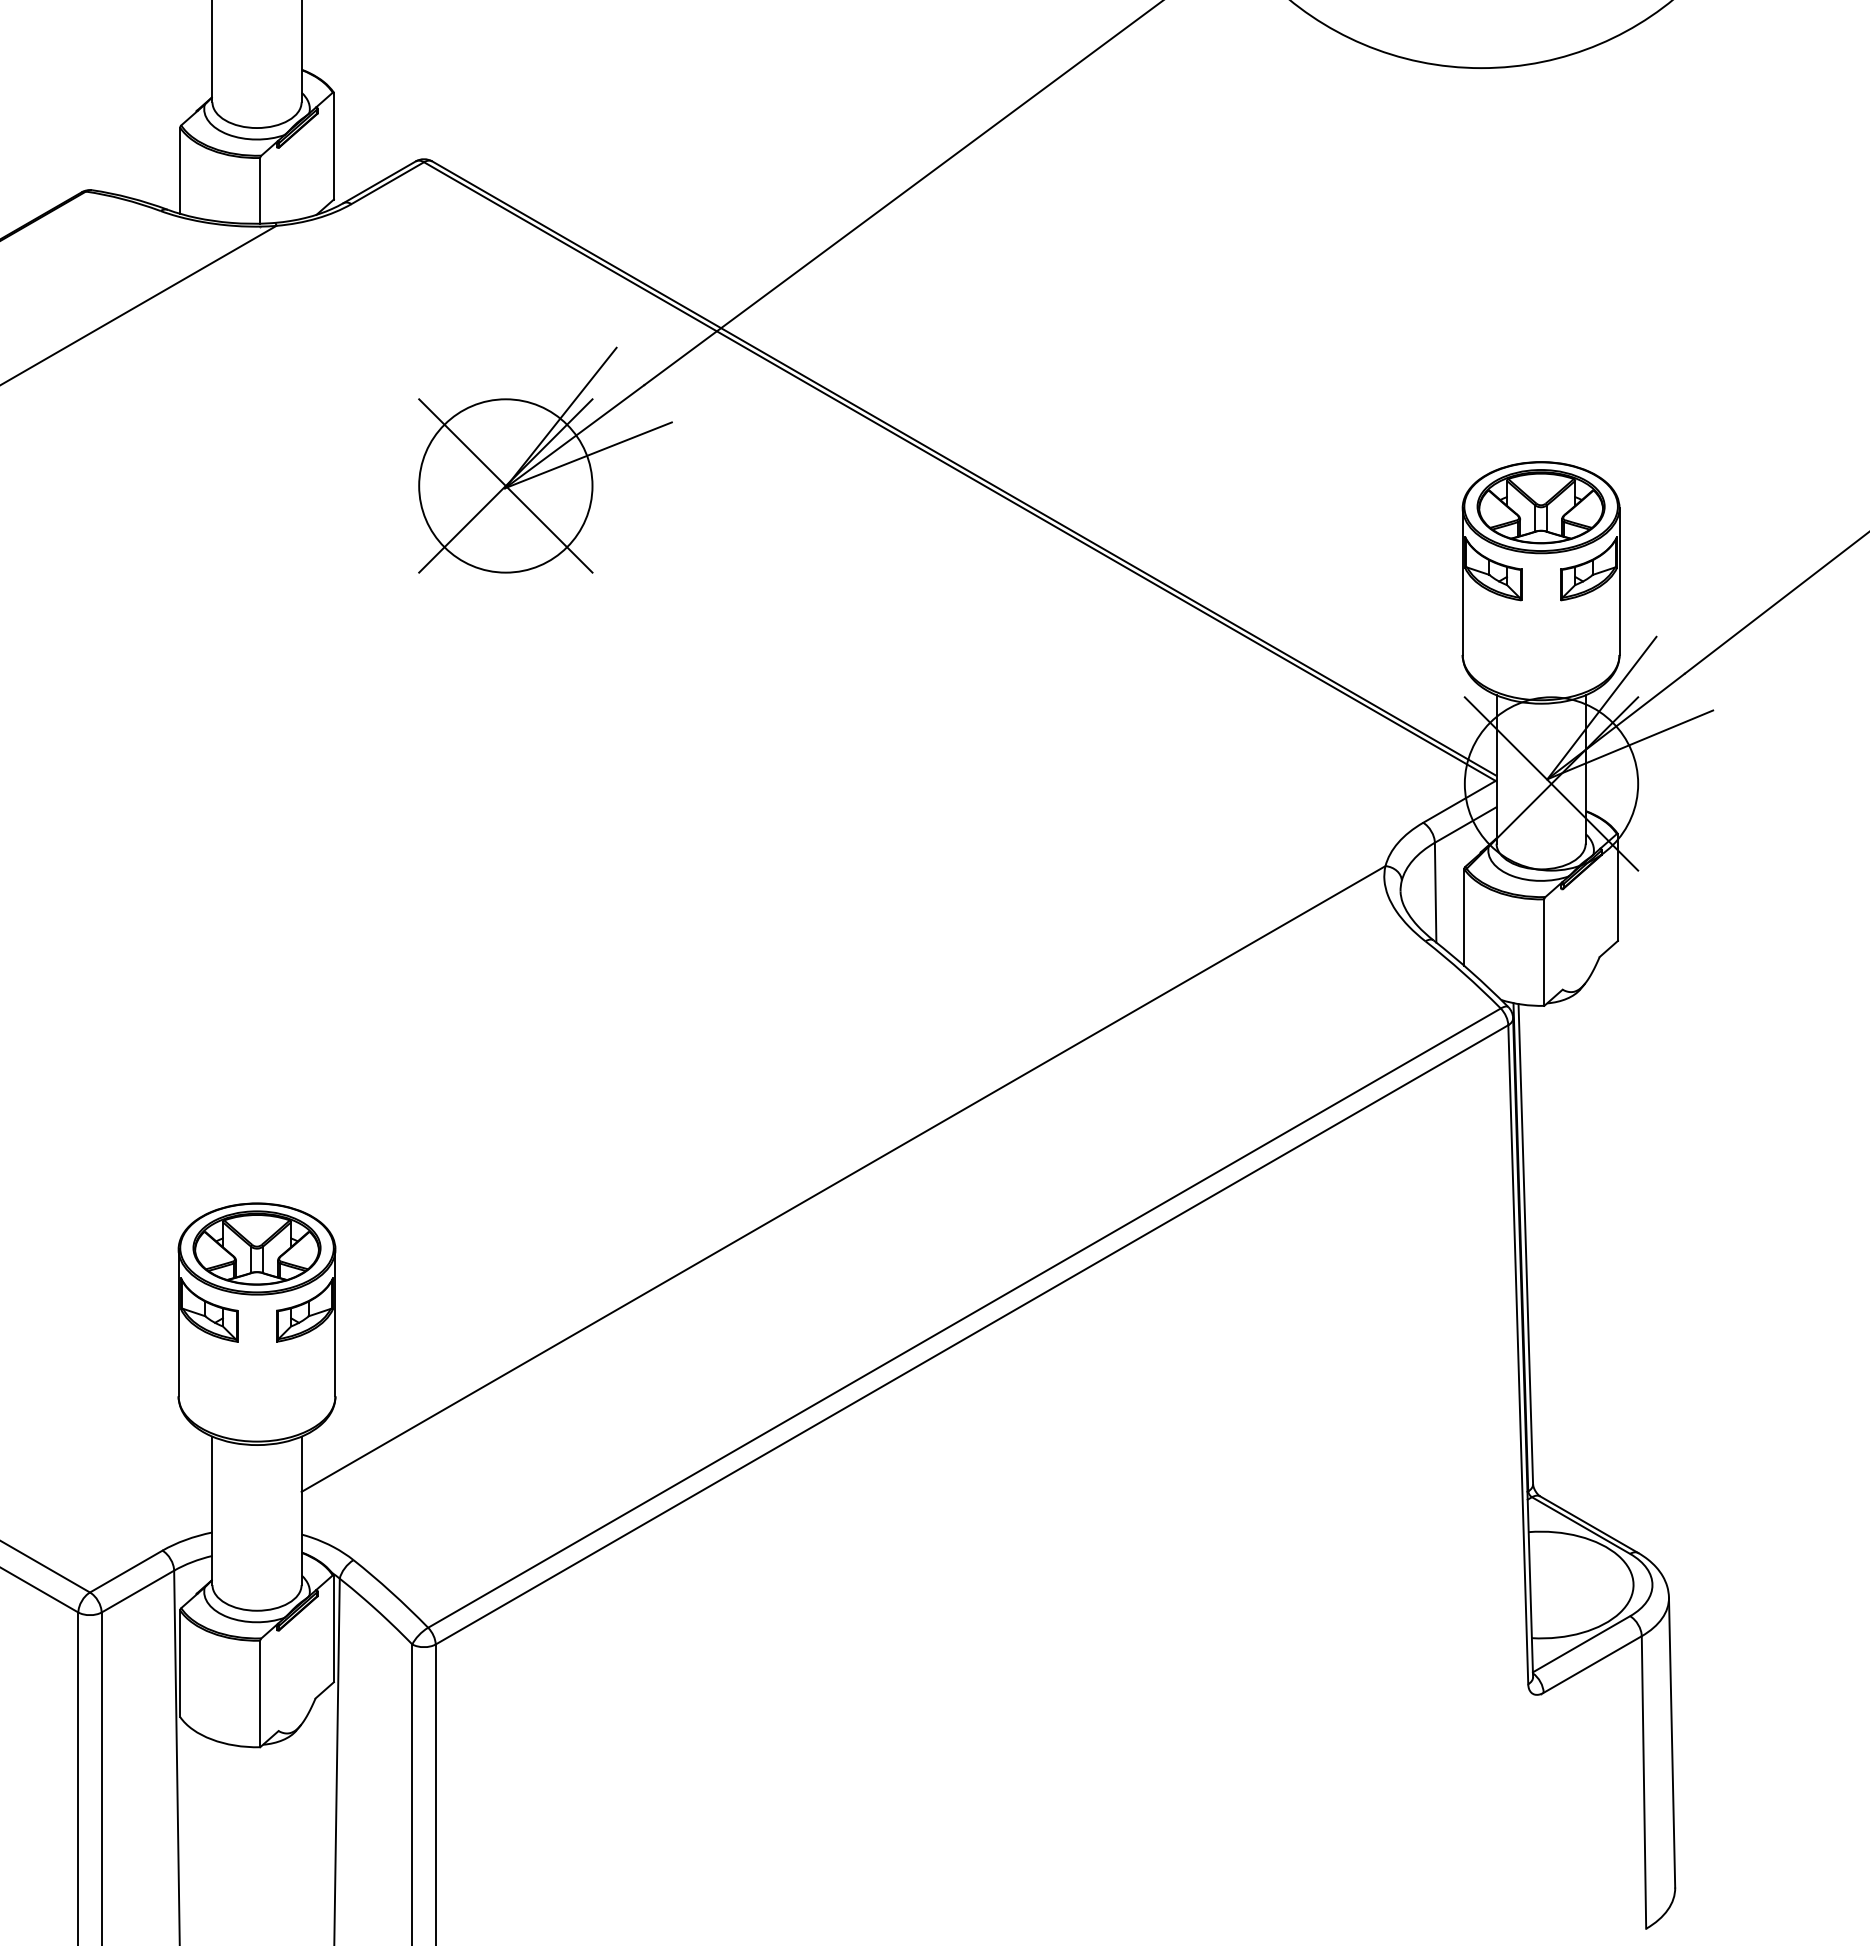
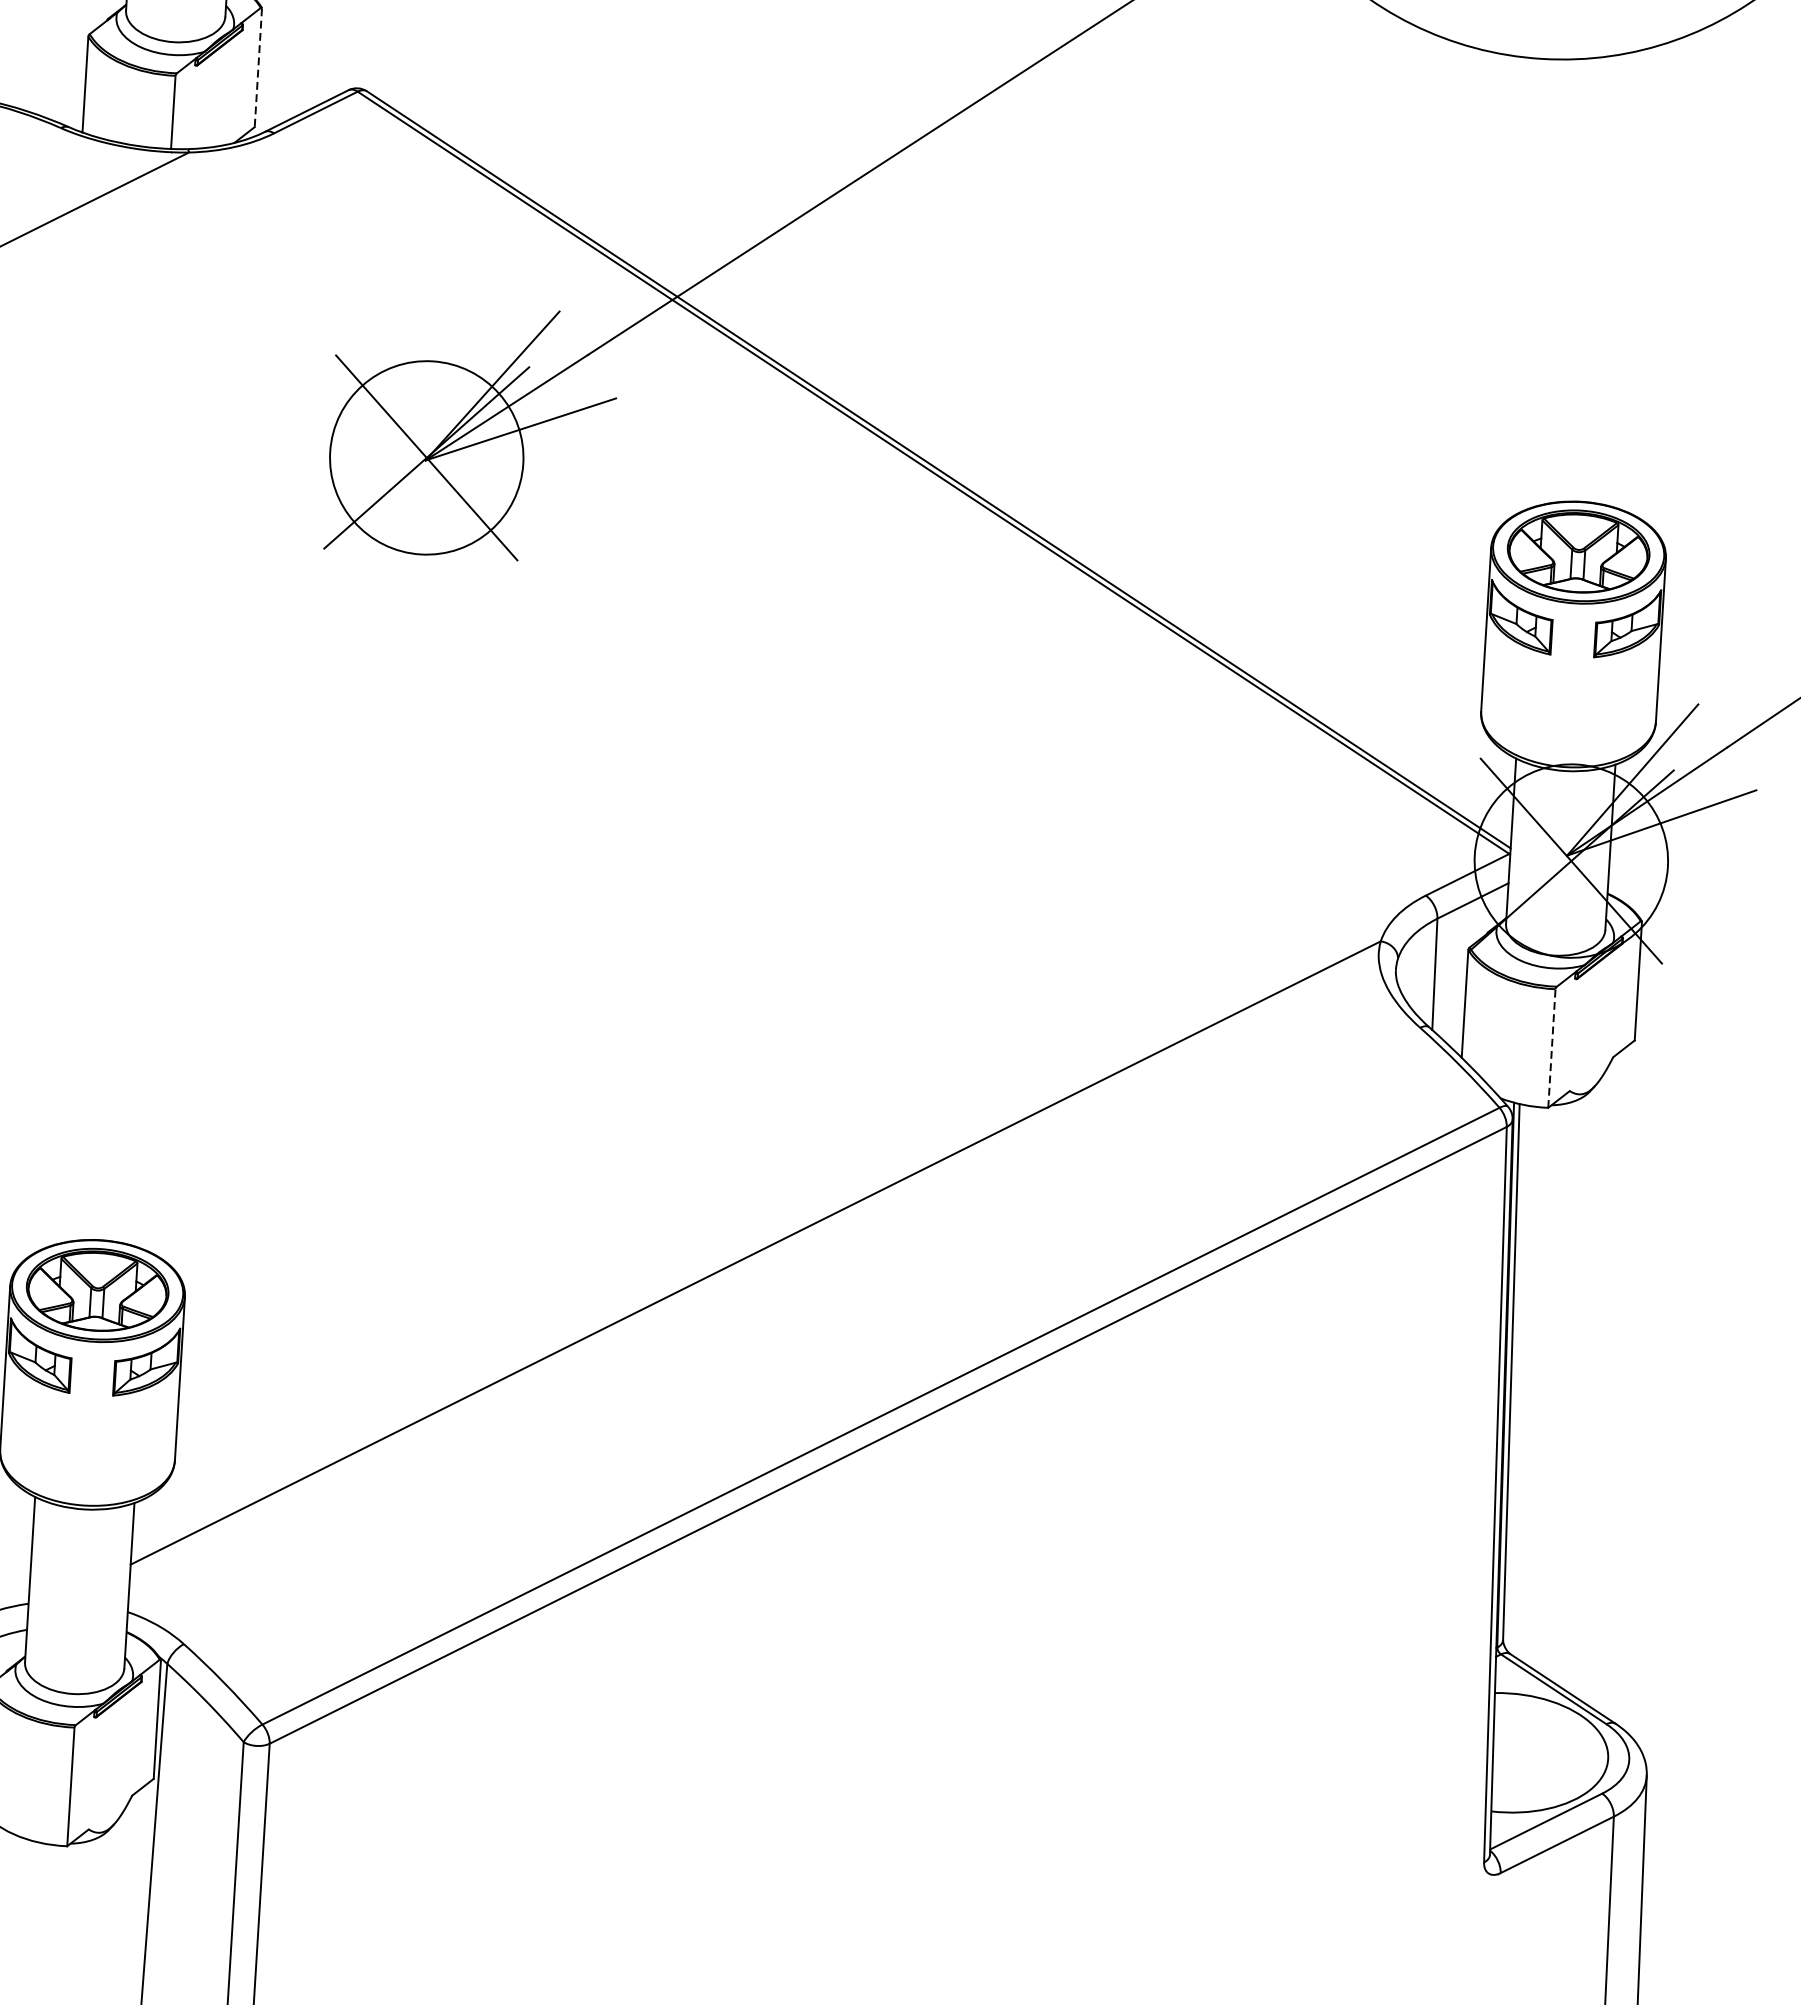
line: (333, 146) -> (257, 67), solid -> dashed
line: (1544, 952) -> (1552, 1048), solid -> dashed

